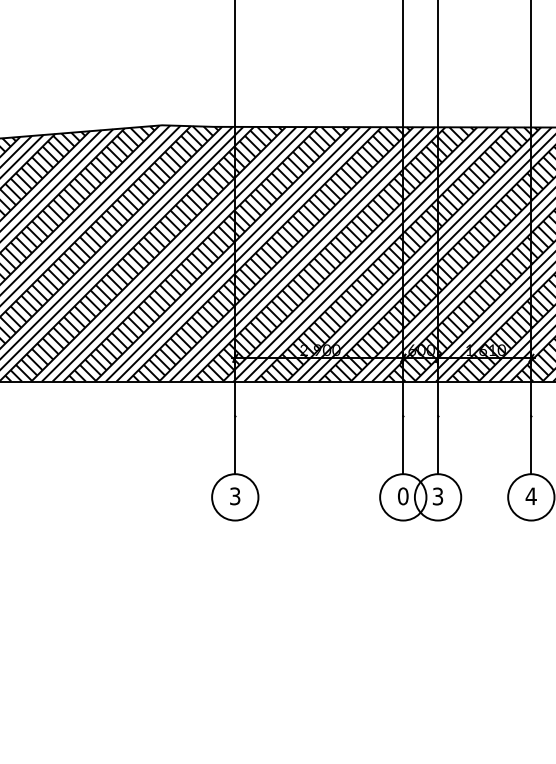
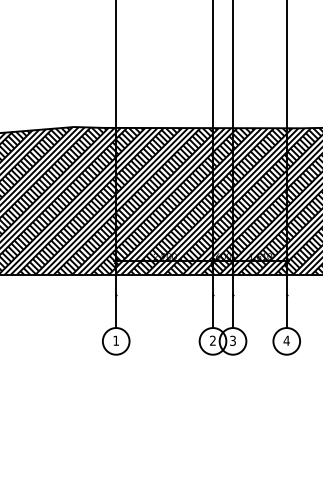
text: (235, 495) -> (116, 340), 3 -> 1
text: (404, 495) -> (213, 340), 0 -> 2

